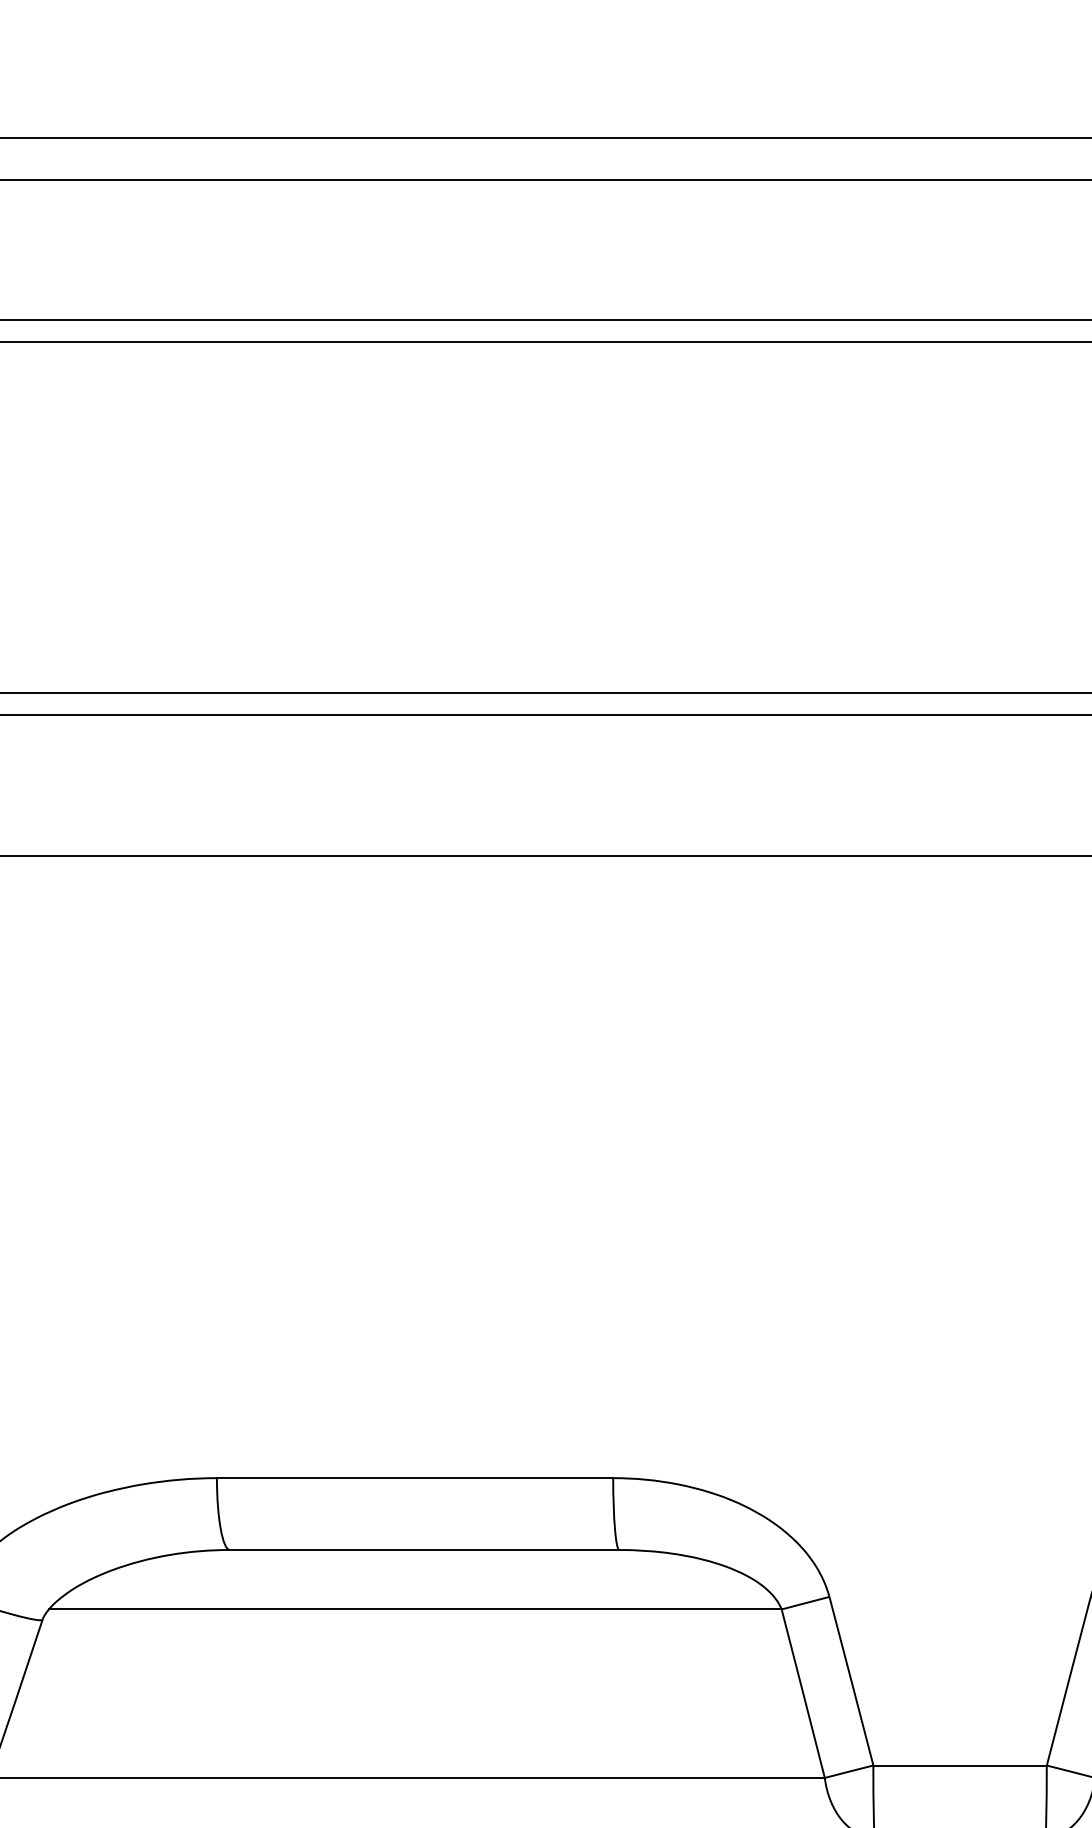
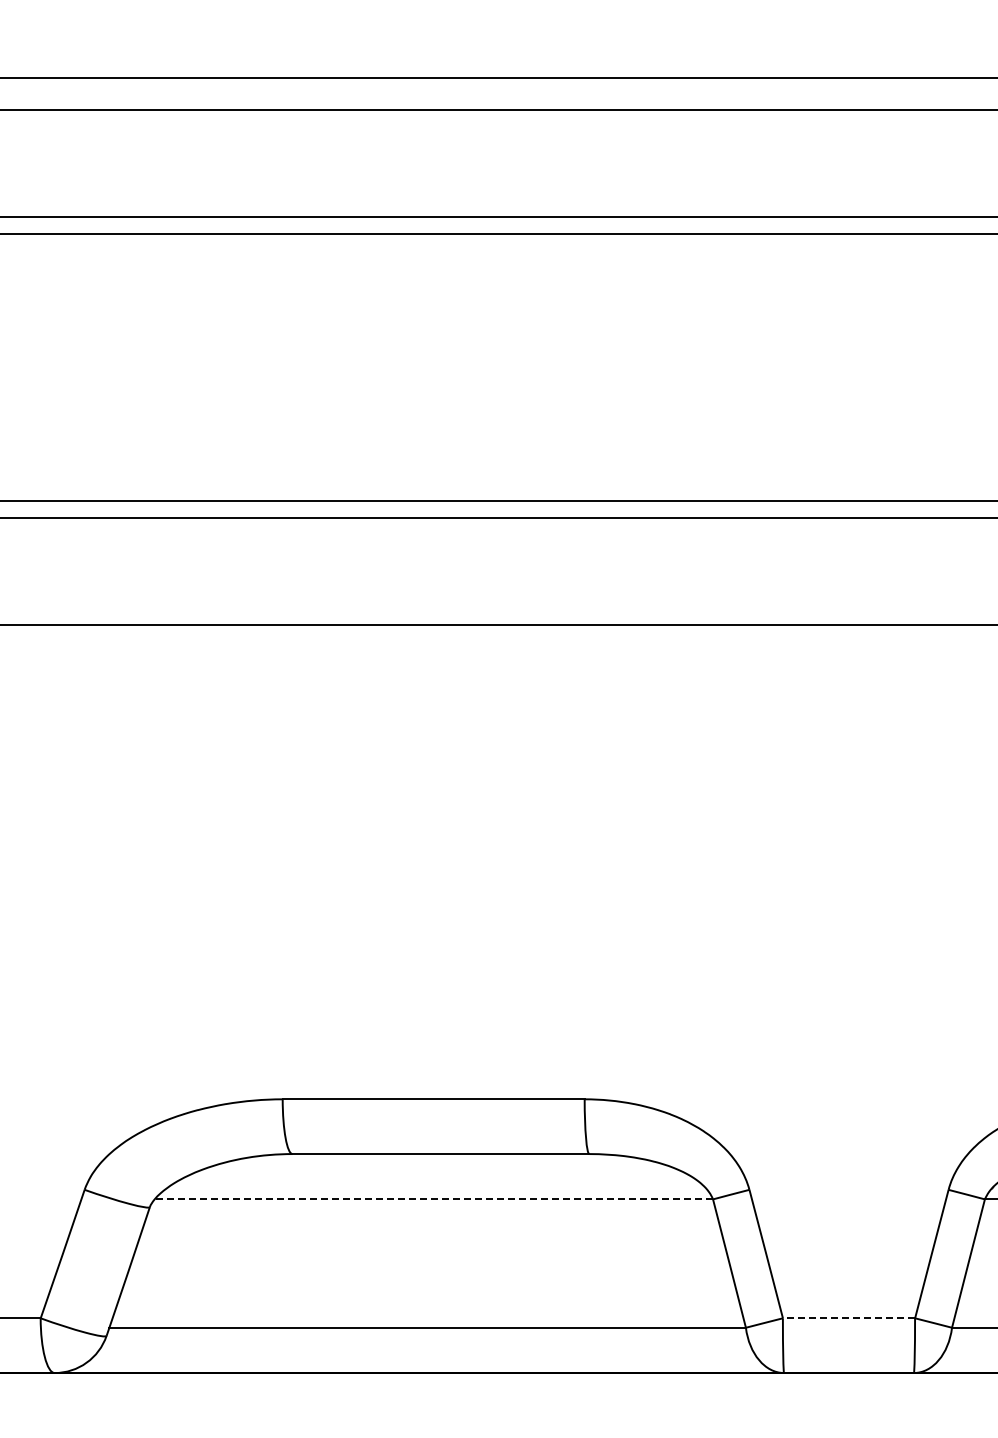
line: (414, 1609) -> (433, 1199), solid -> dashed
line: (959, 1765) -> (848, 1318), solid -> dashed

